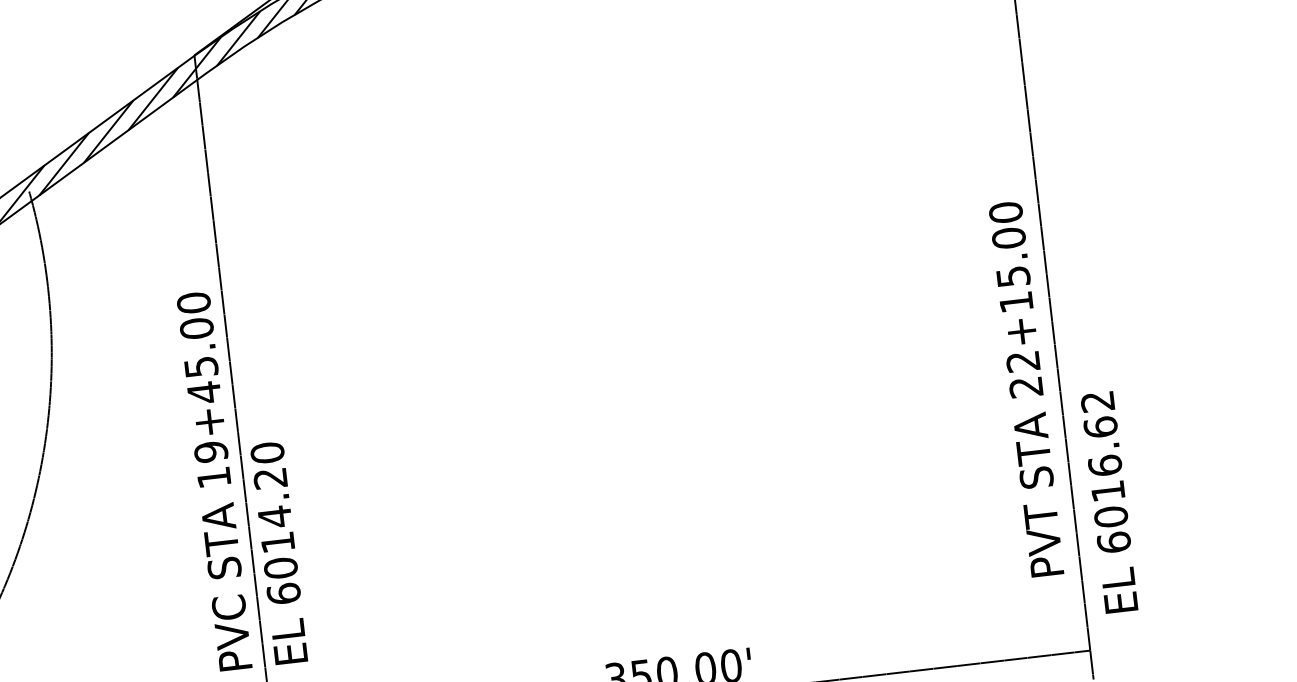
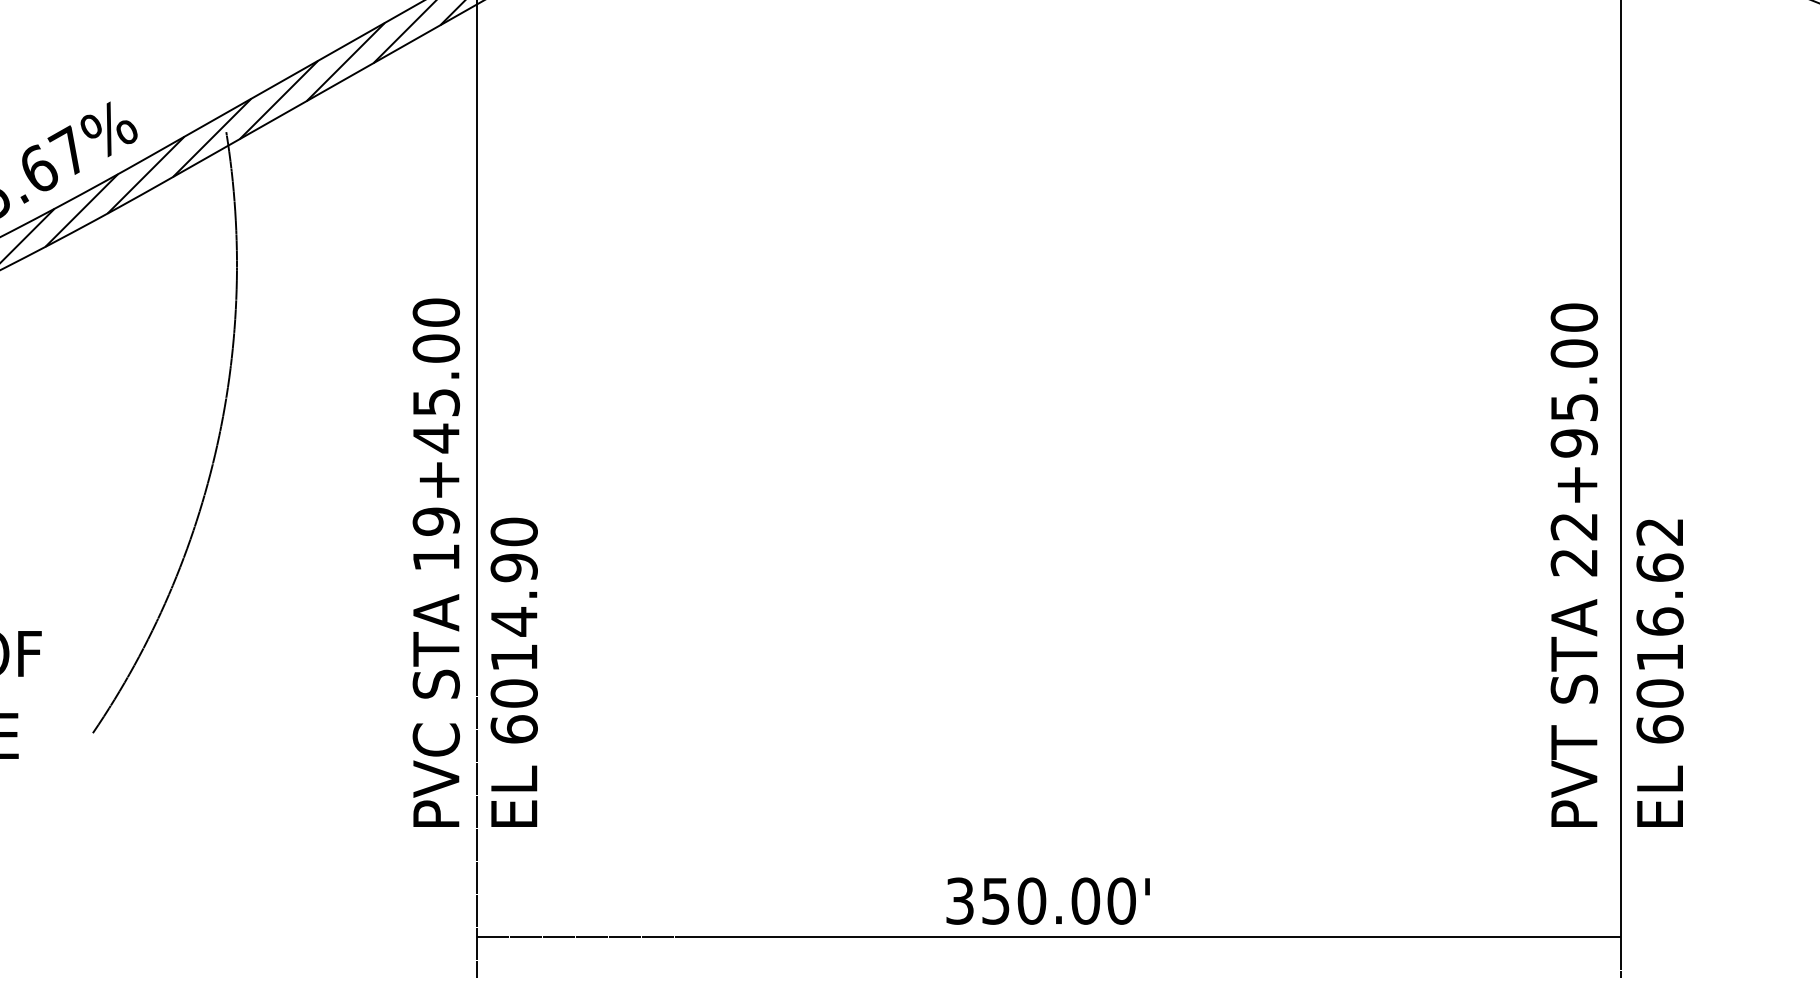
text: (1016, 302) -> (1574, 443), 22+15.00 -> 22+95.00
text: (269, 478) -> (513, 567), 6014.20 -> 6014.90
text: (1108, 501) -> (1659, 672), moved

